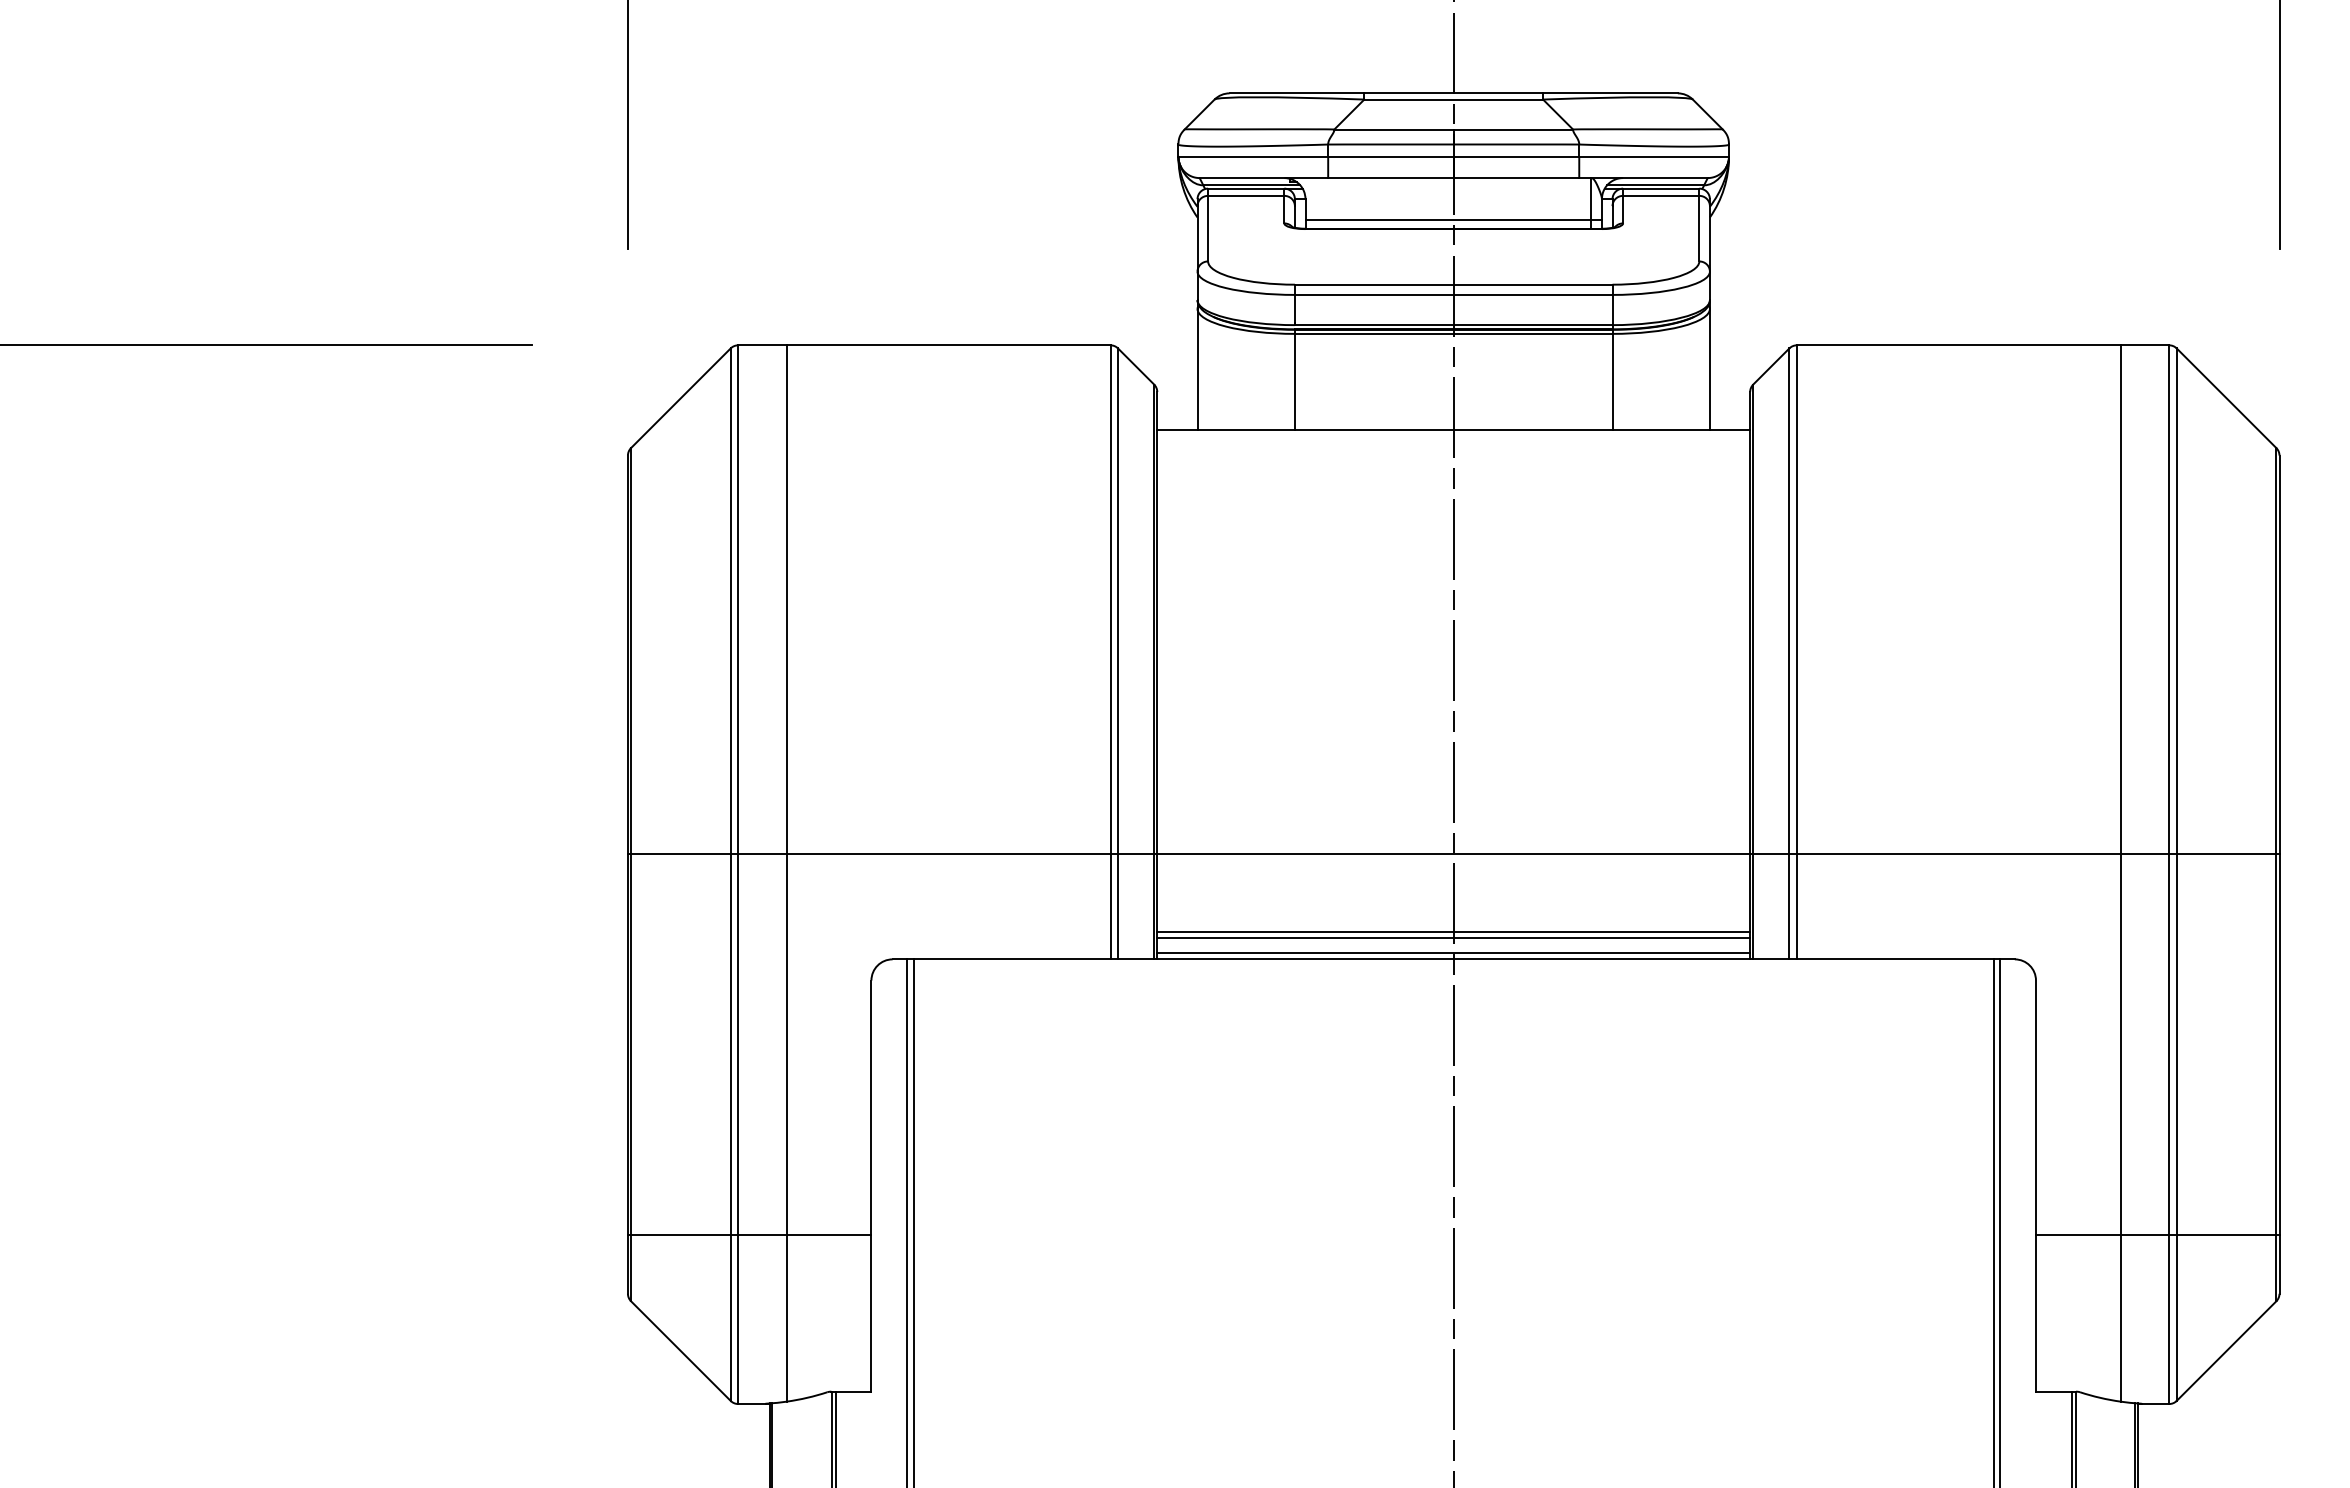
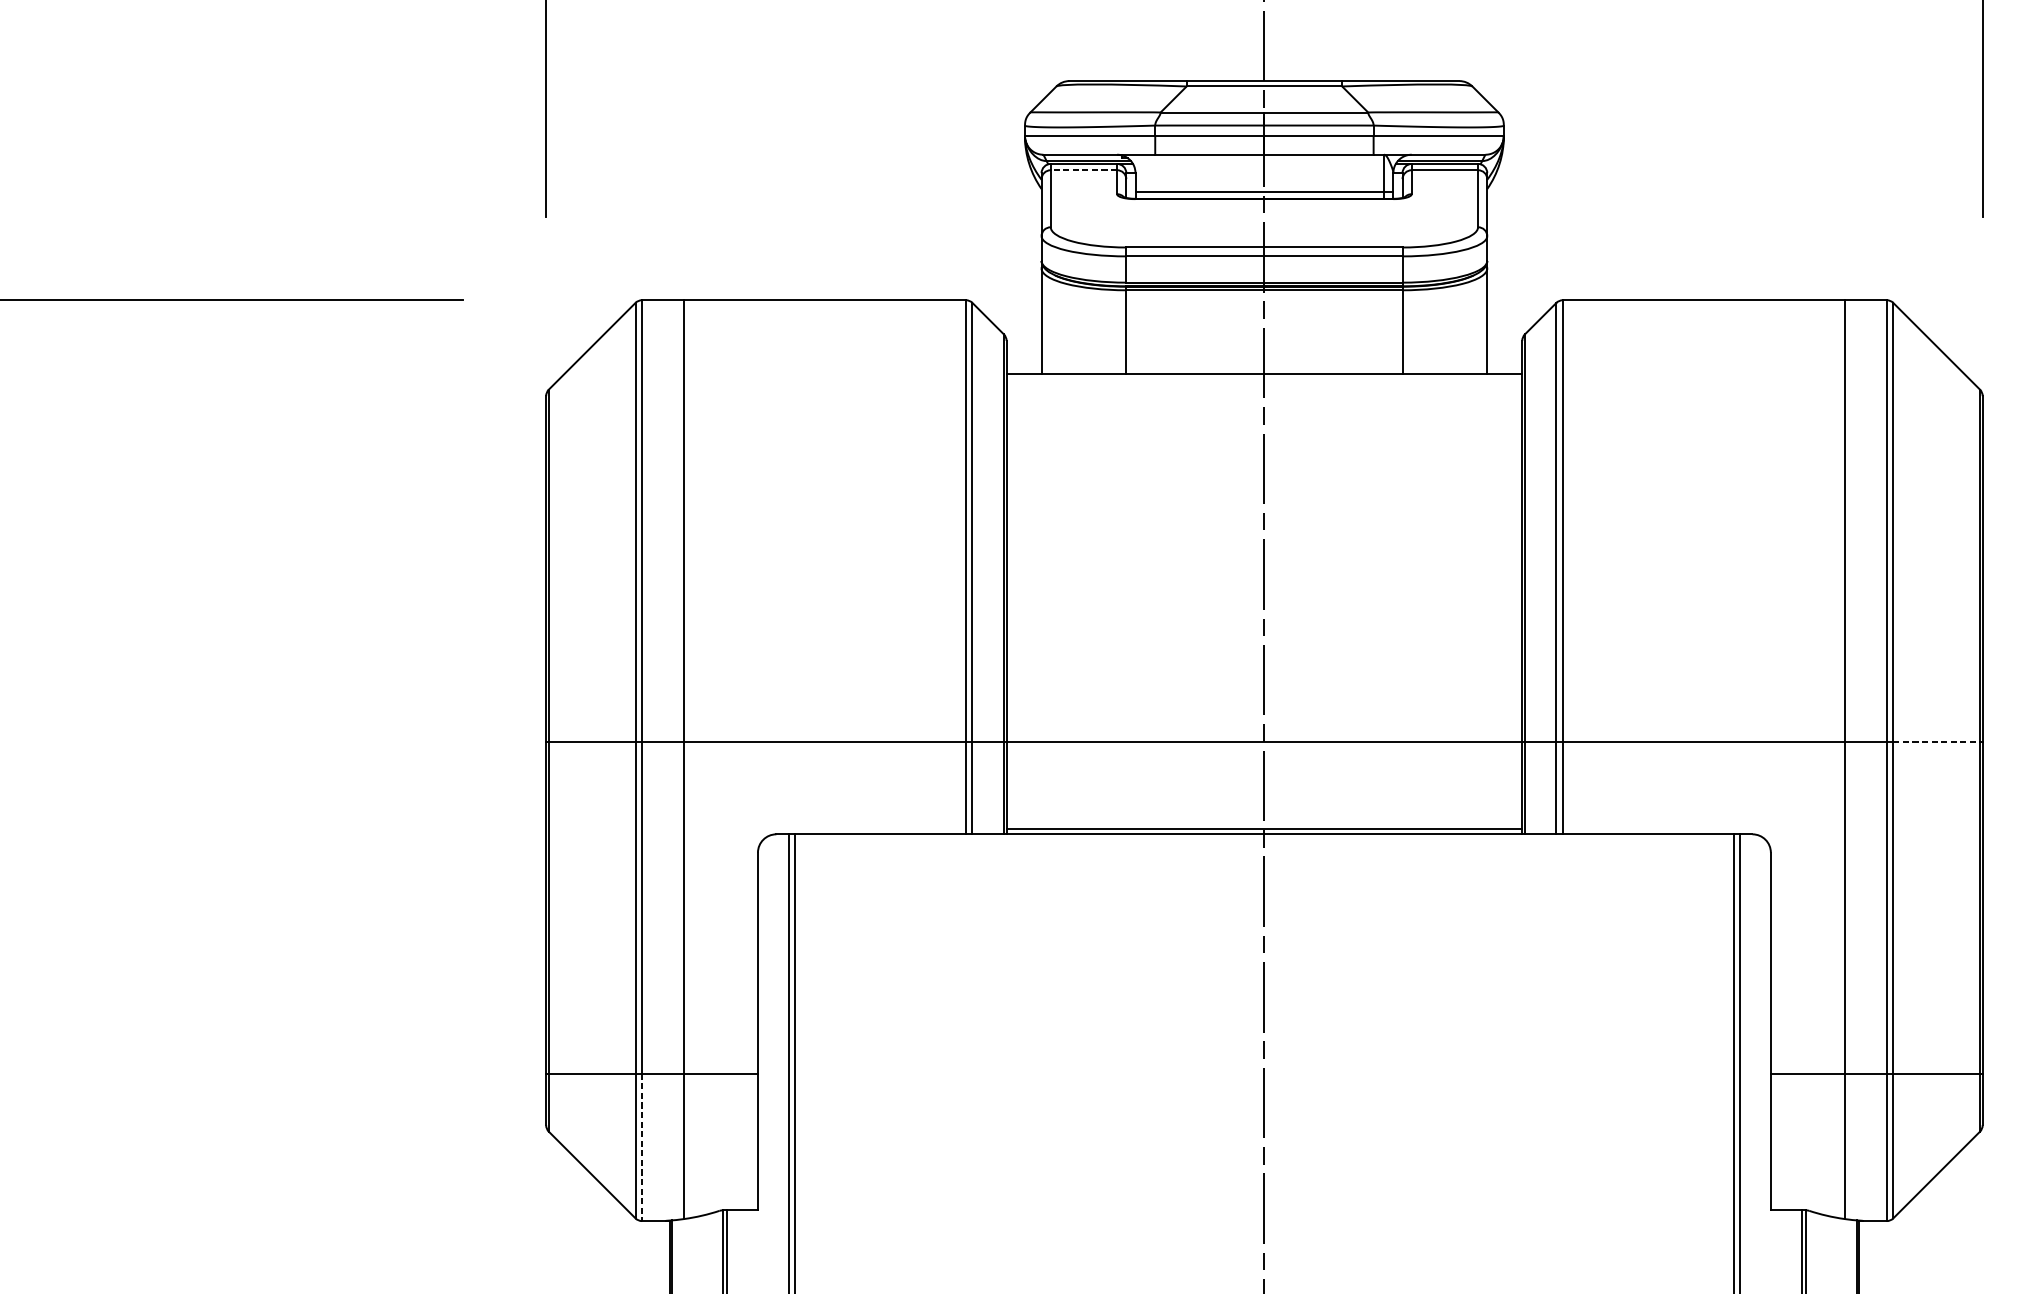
line: (1245, 195) -> (1083, 169), solid -> dashed
line: (2226, 853) -> (1936, 742), solid -> dashed
line: (1453, 931) -> (1264, 810), removed
line: (1453, 938) -> (1264, 816), removed
line: (738, 1319) -> (642, 1147), solid -> dashed

